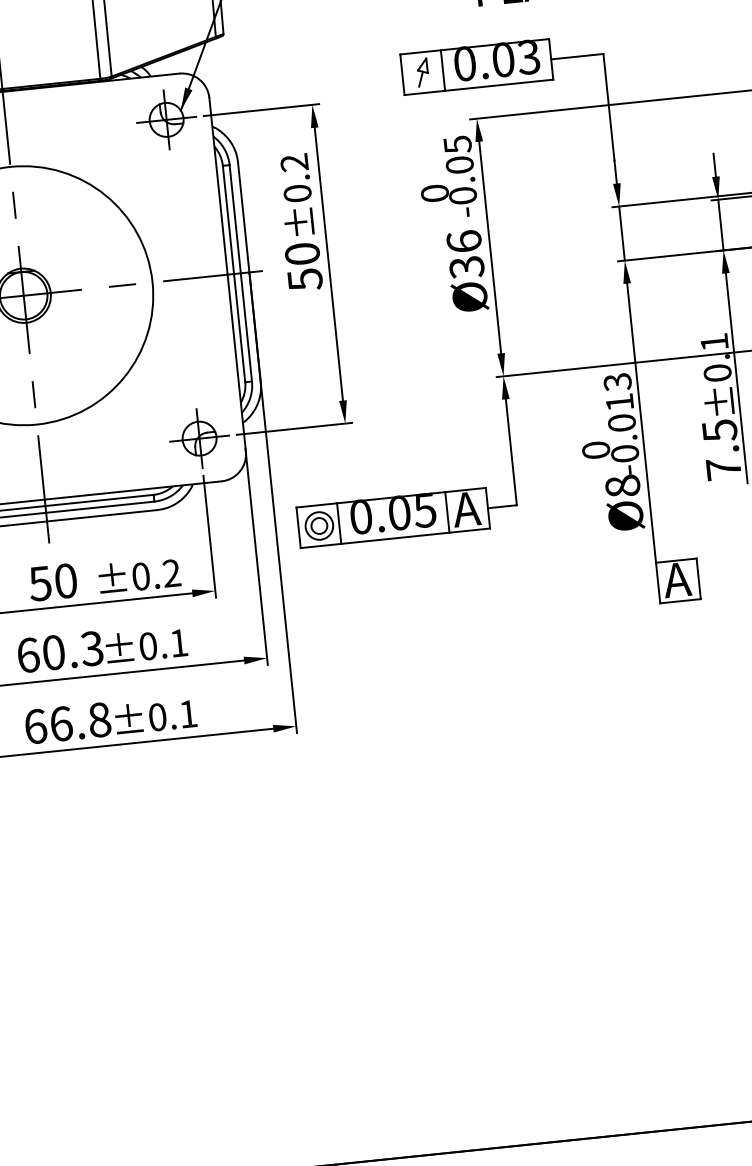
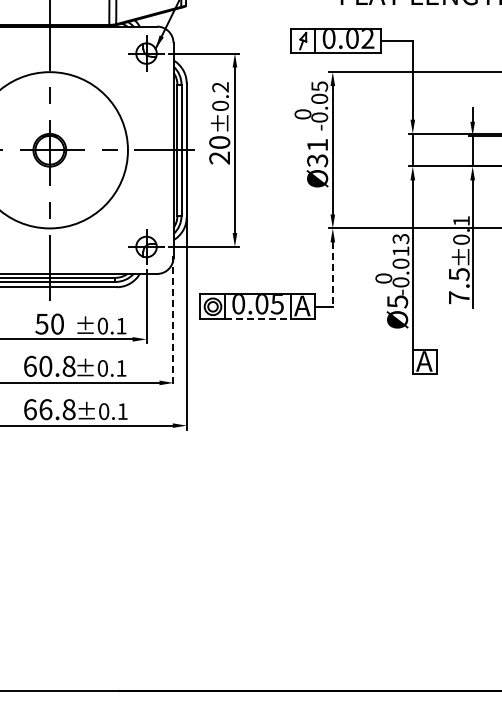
text: (528, 58) -> (367, 39), 0.03 -> 0.02
text: (463, 240) -> (317, 144), Ø36 -> Ø31
text: (304, 278) -> (219, 157), 50 -> 20
line: (511, 454) -> (332, 275), solid -> dashed
text: (622, 485) -> (397, 301), Ø8 -> Ø5
line: (394, 537) -> (257, 318), solid -> dashed
line: (256, 556) -> (173, 321), solid -> dashed
text: (171, 572) -> (121, 325), ±0.2 -> ±0.1
text: (91, 647) -> (68, 365), 60.3 -> 60.8

